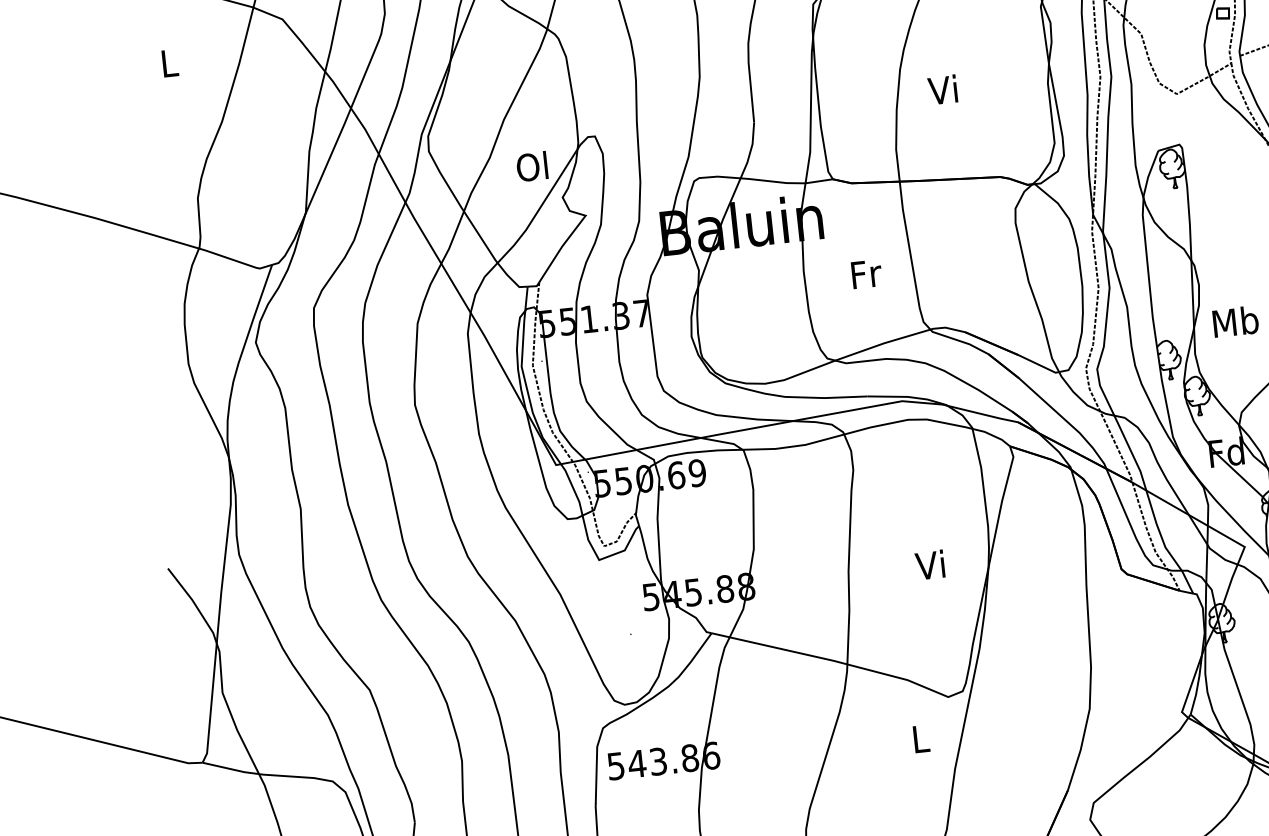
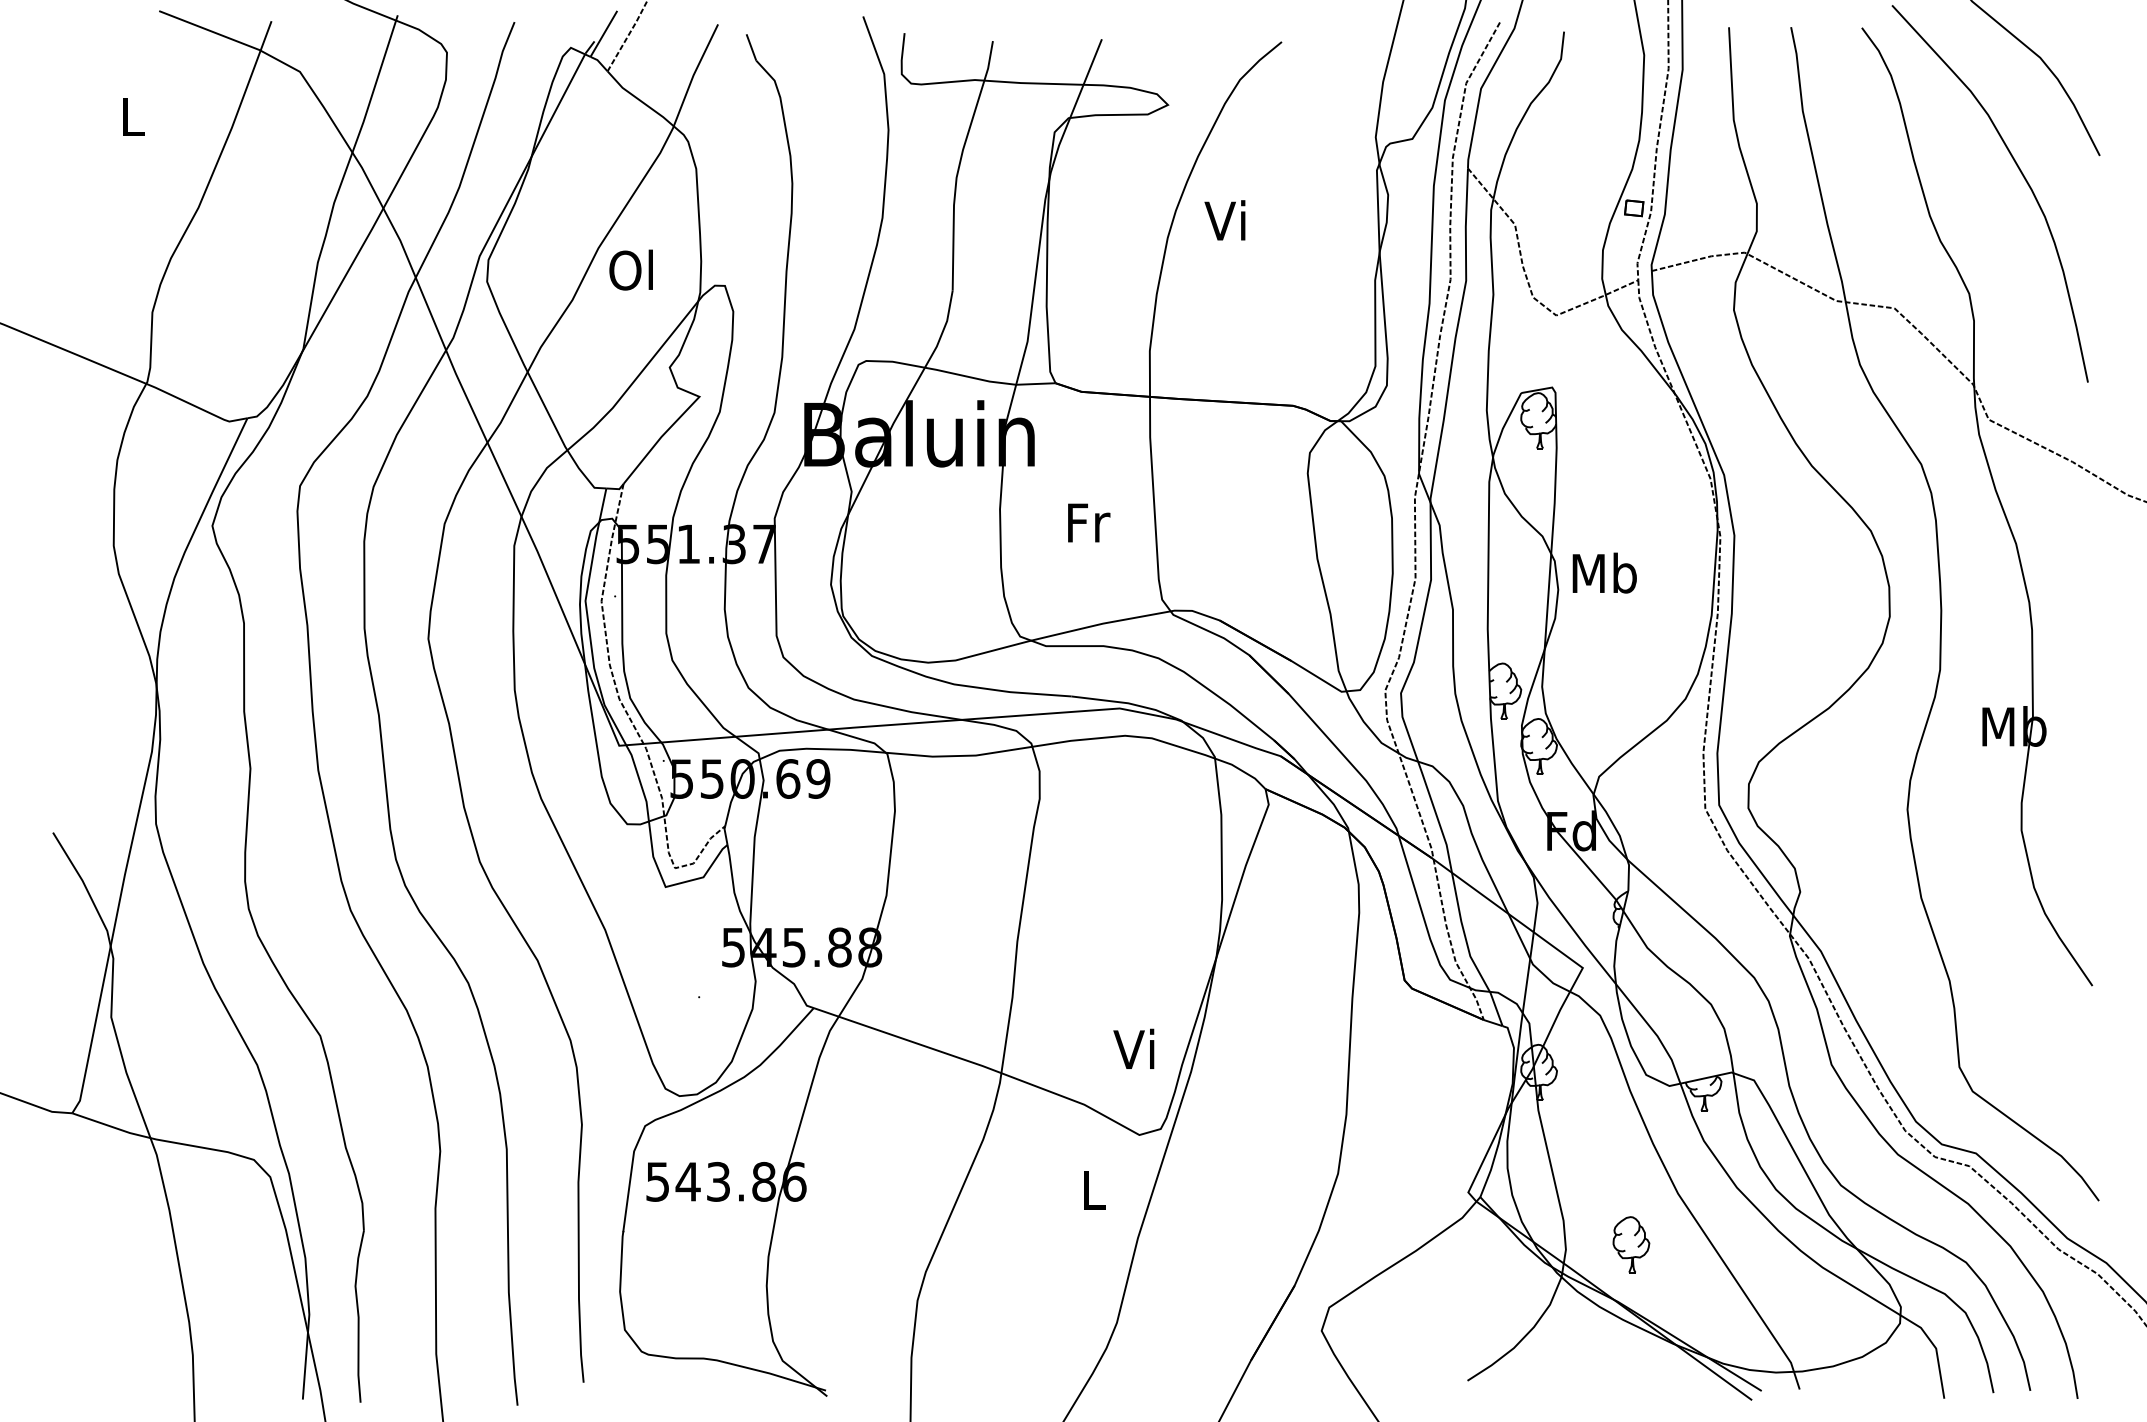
text: (942, 89) -> (1224, 220), moved
text: (531, 166) -> (630, 269), moved
text: (1235, 321) -> (1604, 572), moved
text: (929, 564) -> (1133, 1048), moved

